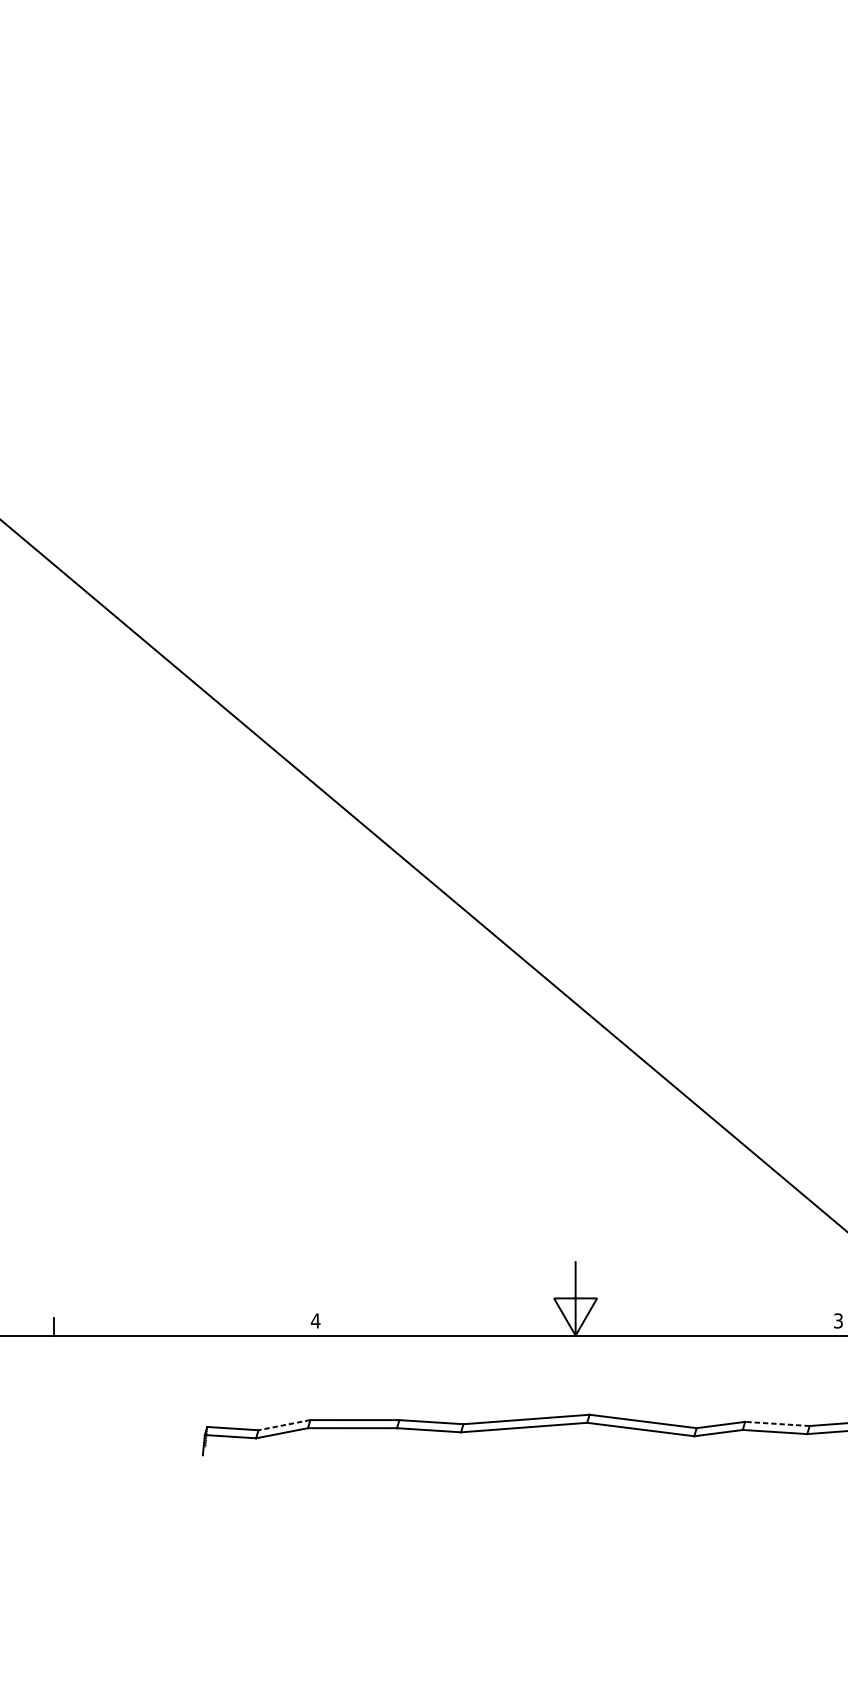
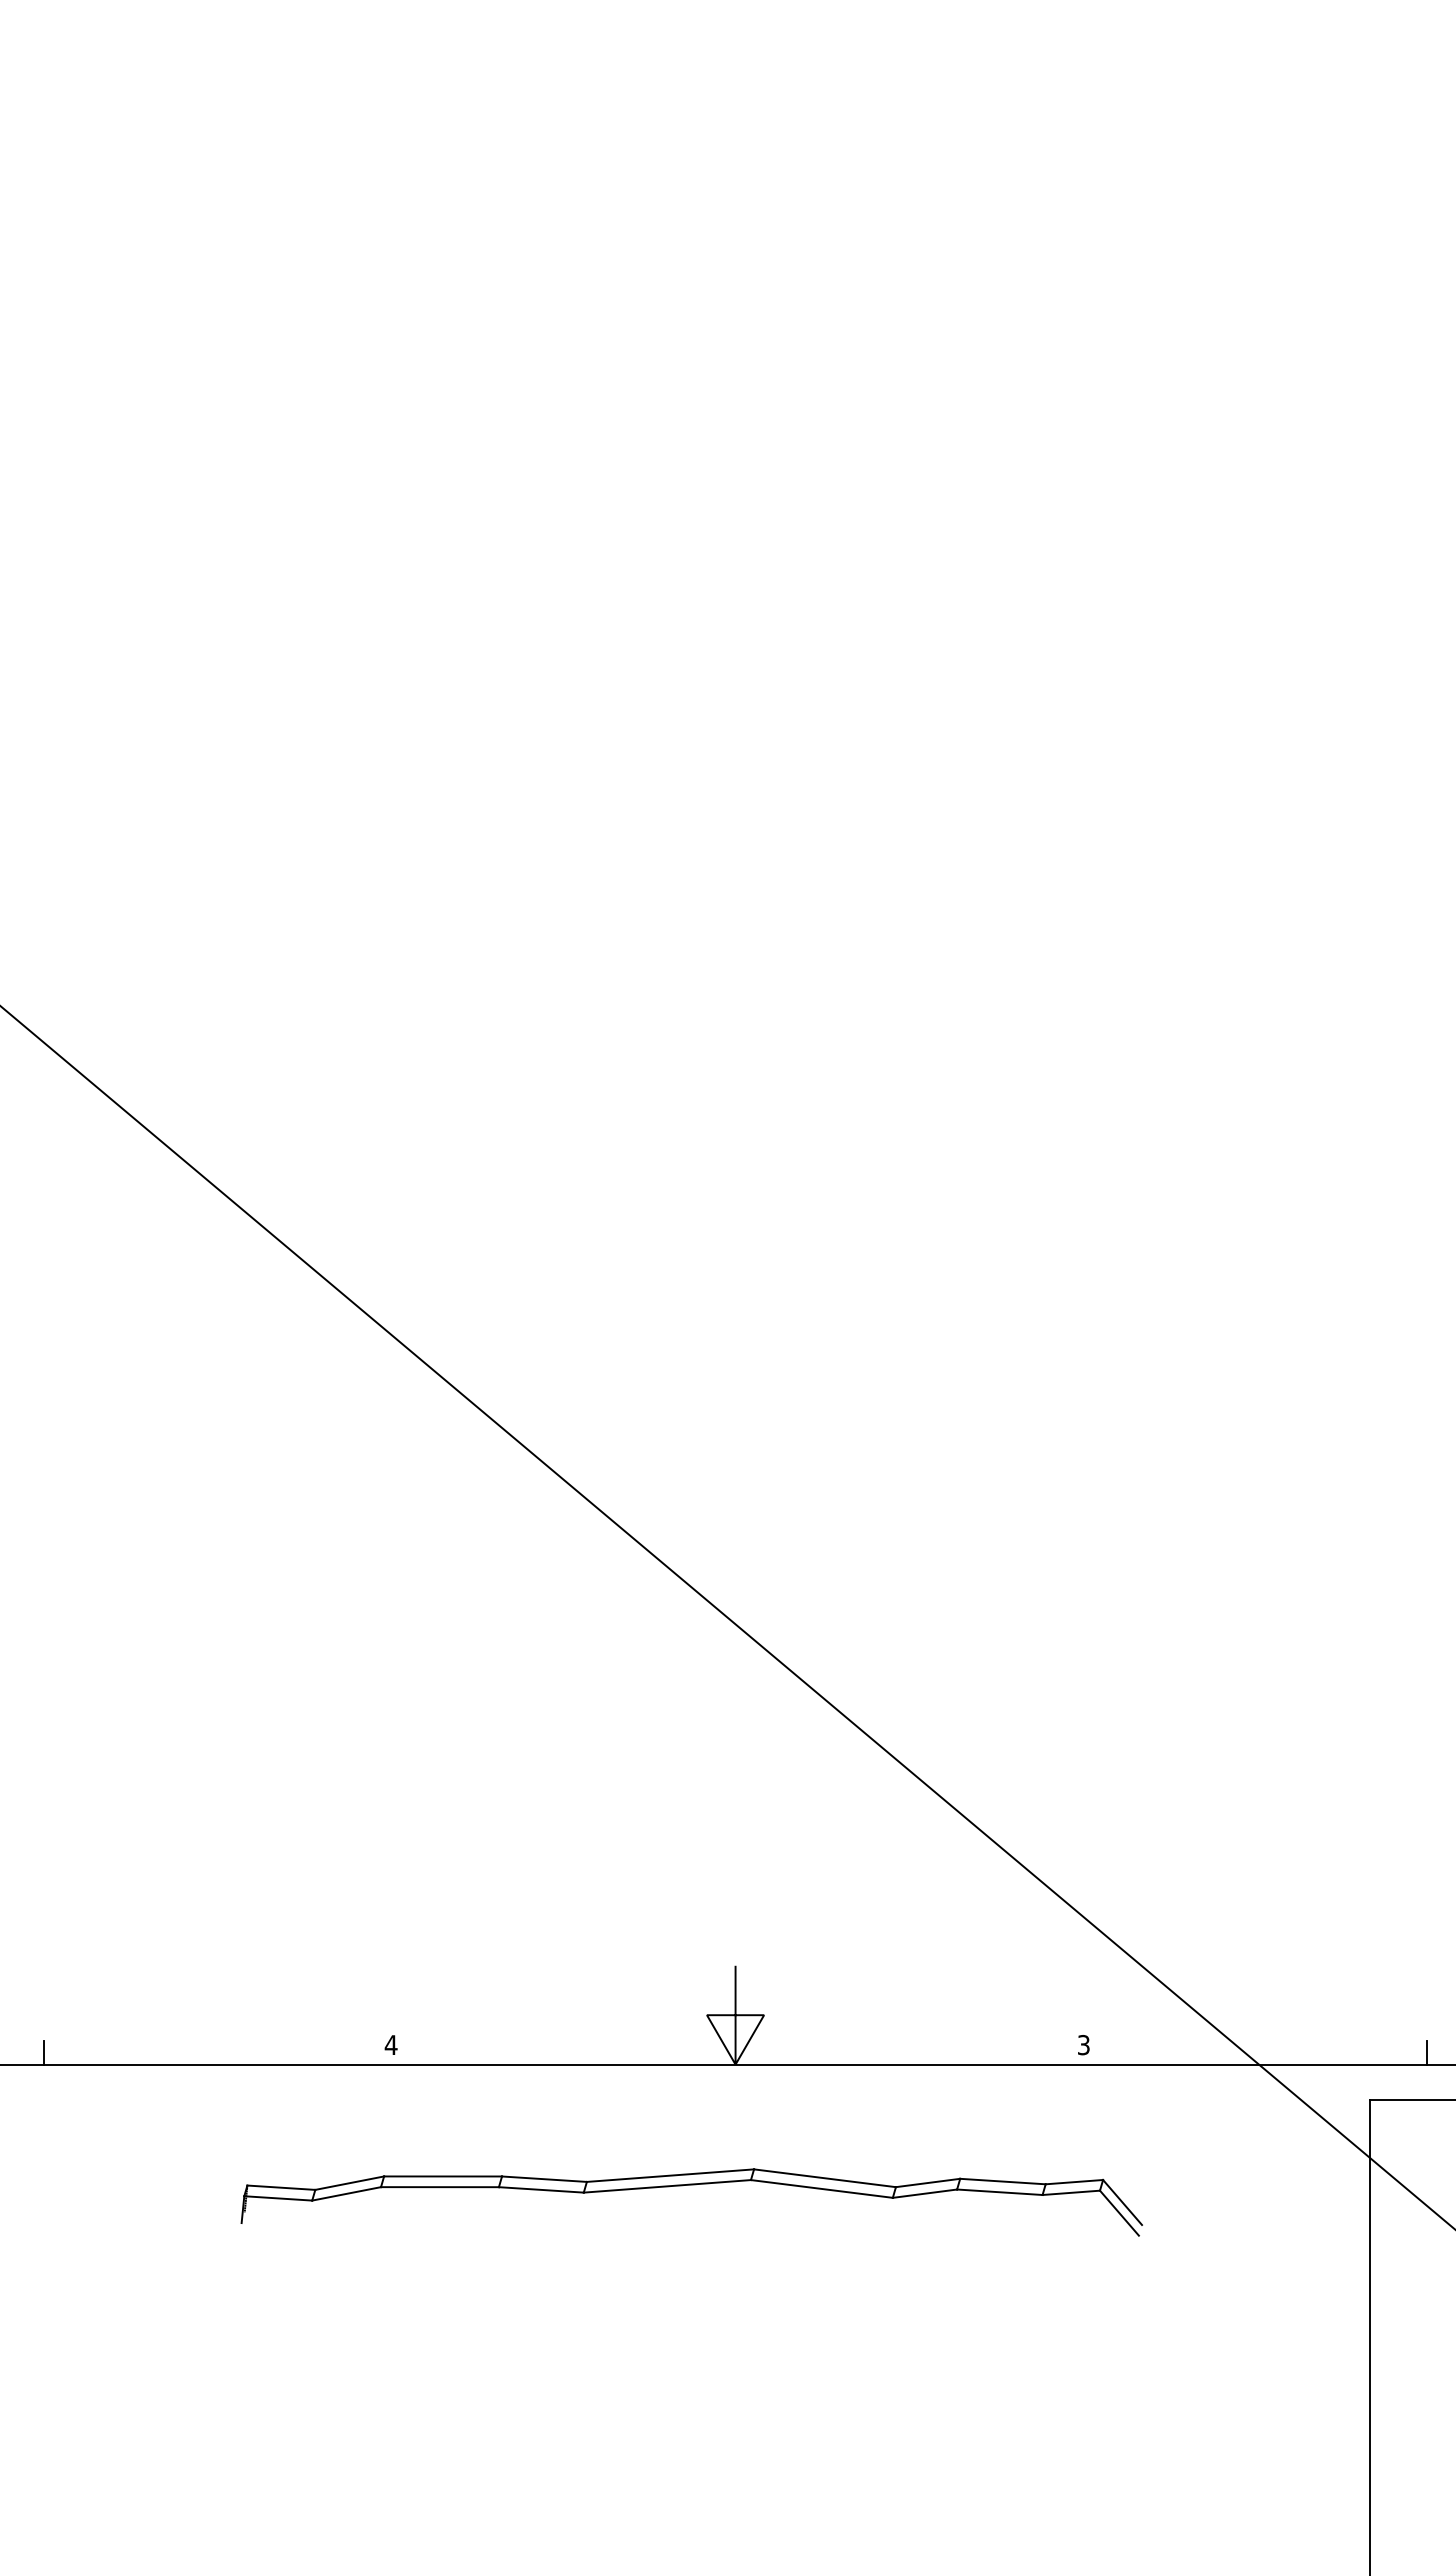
line: (777, 1423) -> (1002, 2181), dashed -> solid
line: (284, 1425) -> (349, 2183), dashed -> solid

